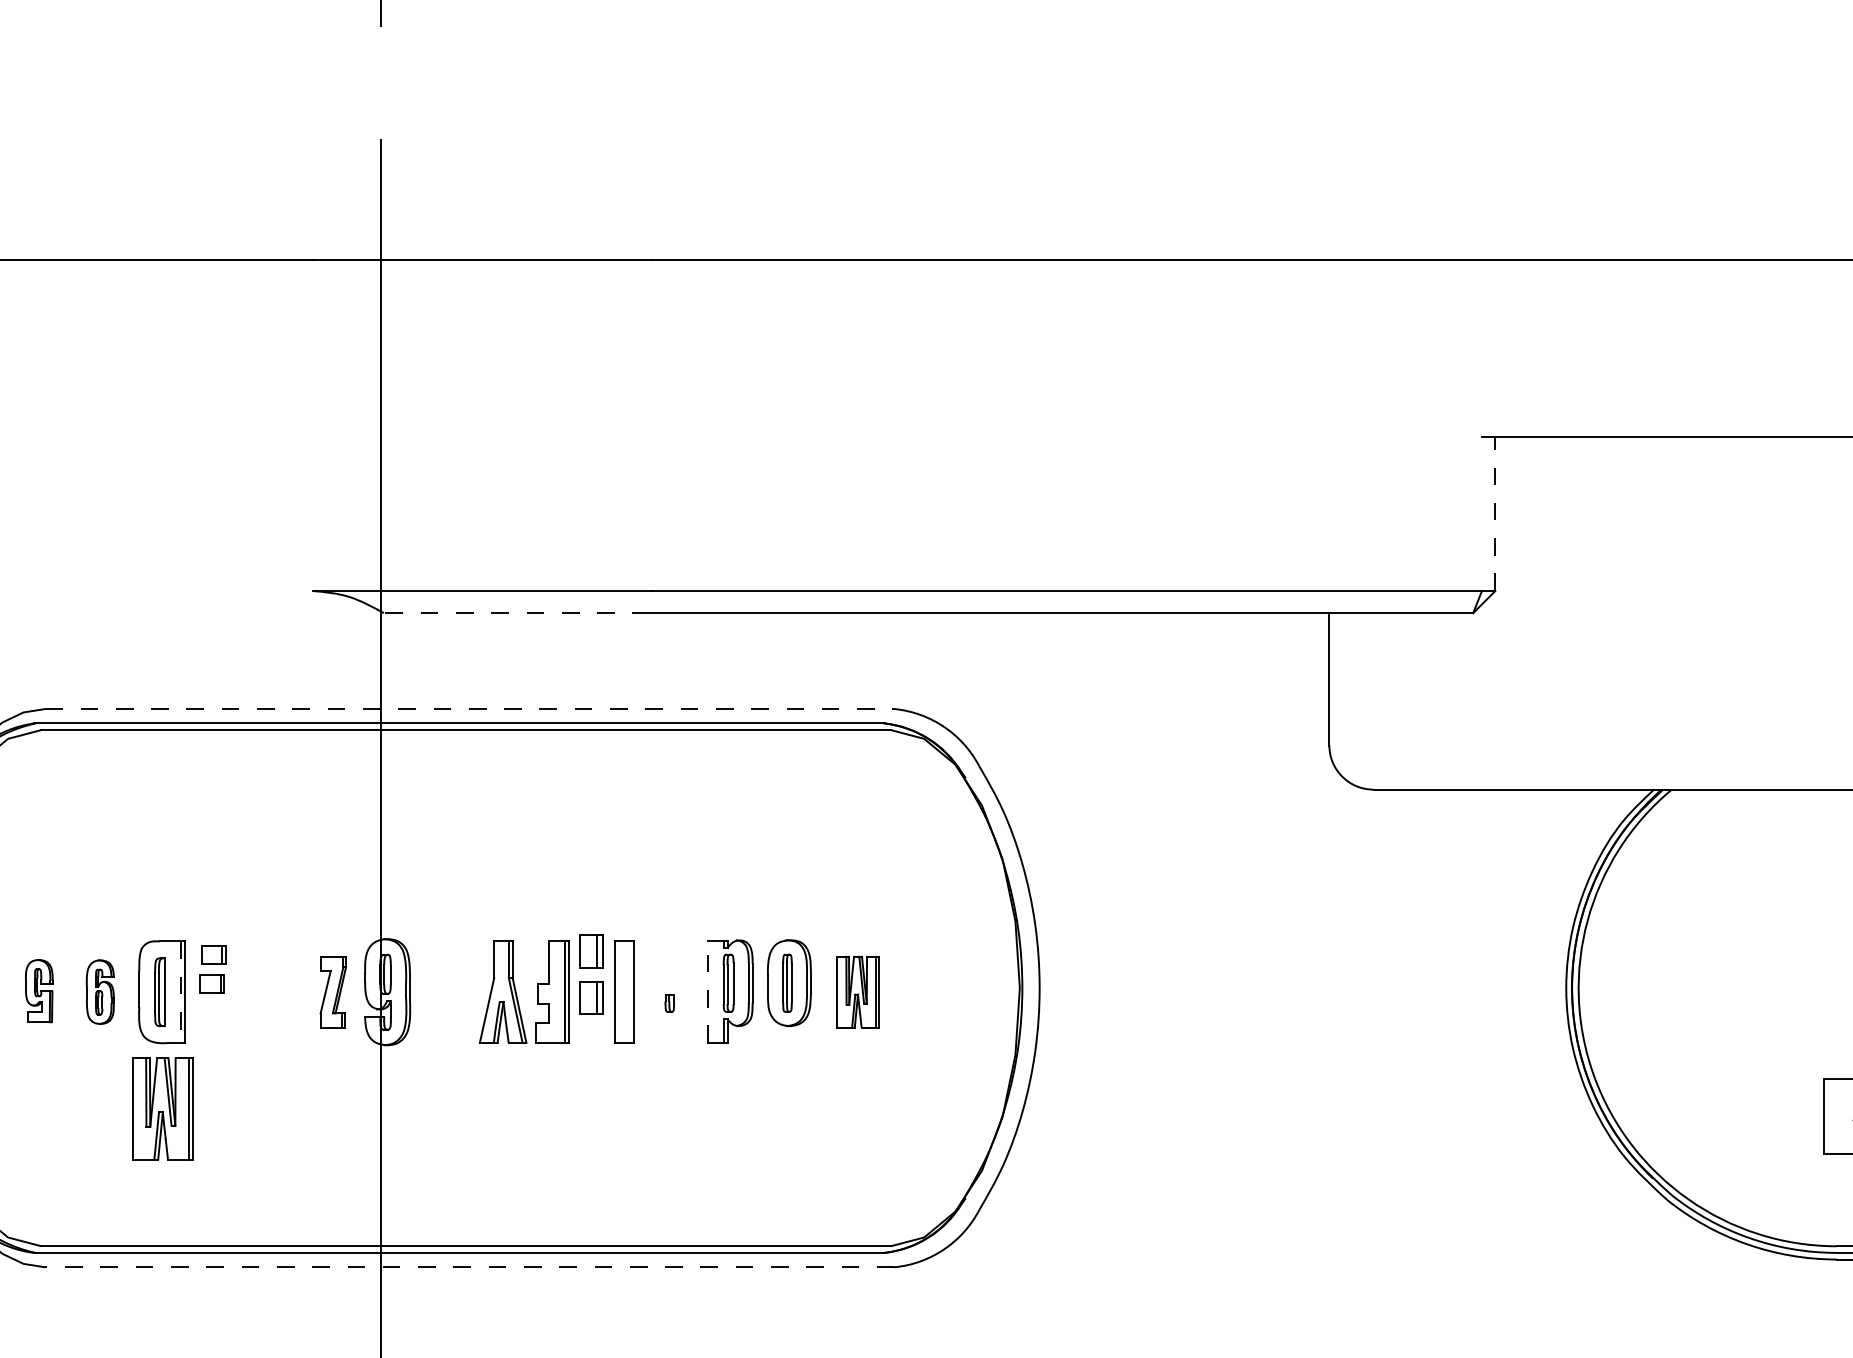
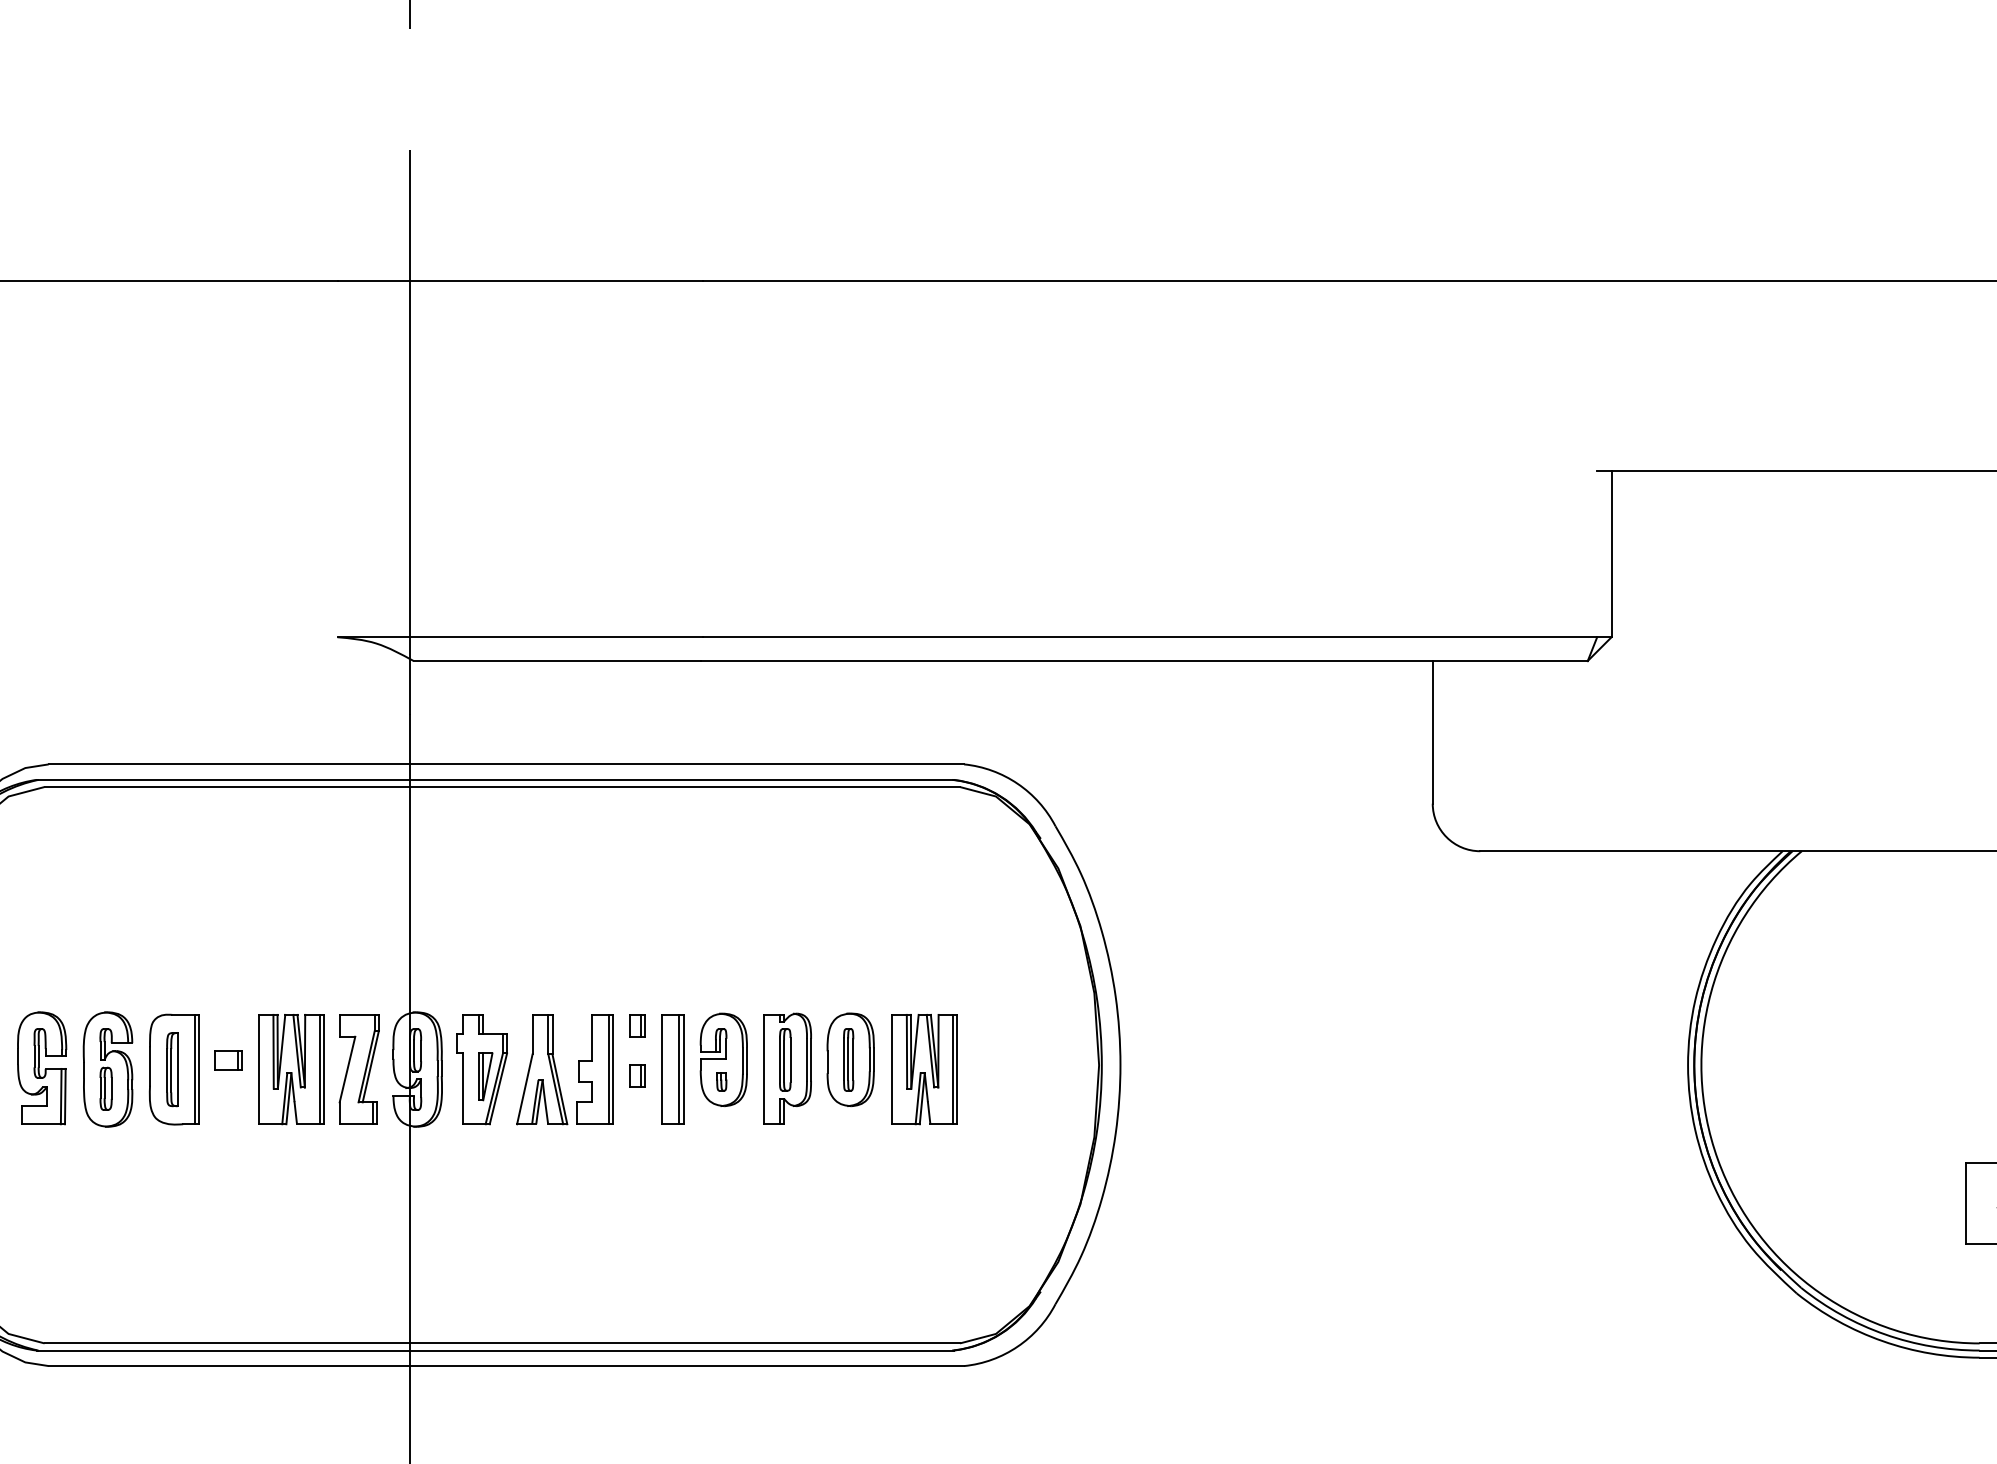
line: (1495, 513) -> (1611, 553), dashed -> solid
line: (516, 613) -> (556, 661), dashed -> solid
line: (470, 709) -> (506, 764), dashed -> solid
part: (591, 951) -> (637, 1025), size x0.62
part: (213, 955) -> (230, 1029), removed
part: (671, 982) -> (723, 1059), added
part: (39, 991) -> (42, 1068), size x1.67
part: (99, 992) -> (107, 1069), size x1.67
line: (180, 992) -> (194, 1069), dashed -> solid
part: (332, 992) -> (358, 1069), size x1.43
part: (446, 992) -> (481, 1069), added
line: (630, 992) -> (679, 1069), added
line: (708, 992) -> (763, 1069), dashed -> solid
part: (857, 992) -> (924, 1069), size x1.43
part: (591, 997) -> (637, 1075), size x0.62
part: (162, 1109) -> (291, 1069), moved
line: (470, 1267) -> (506, 1366), dashed -> solid

